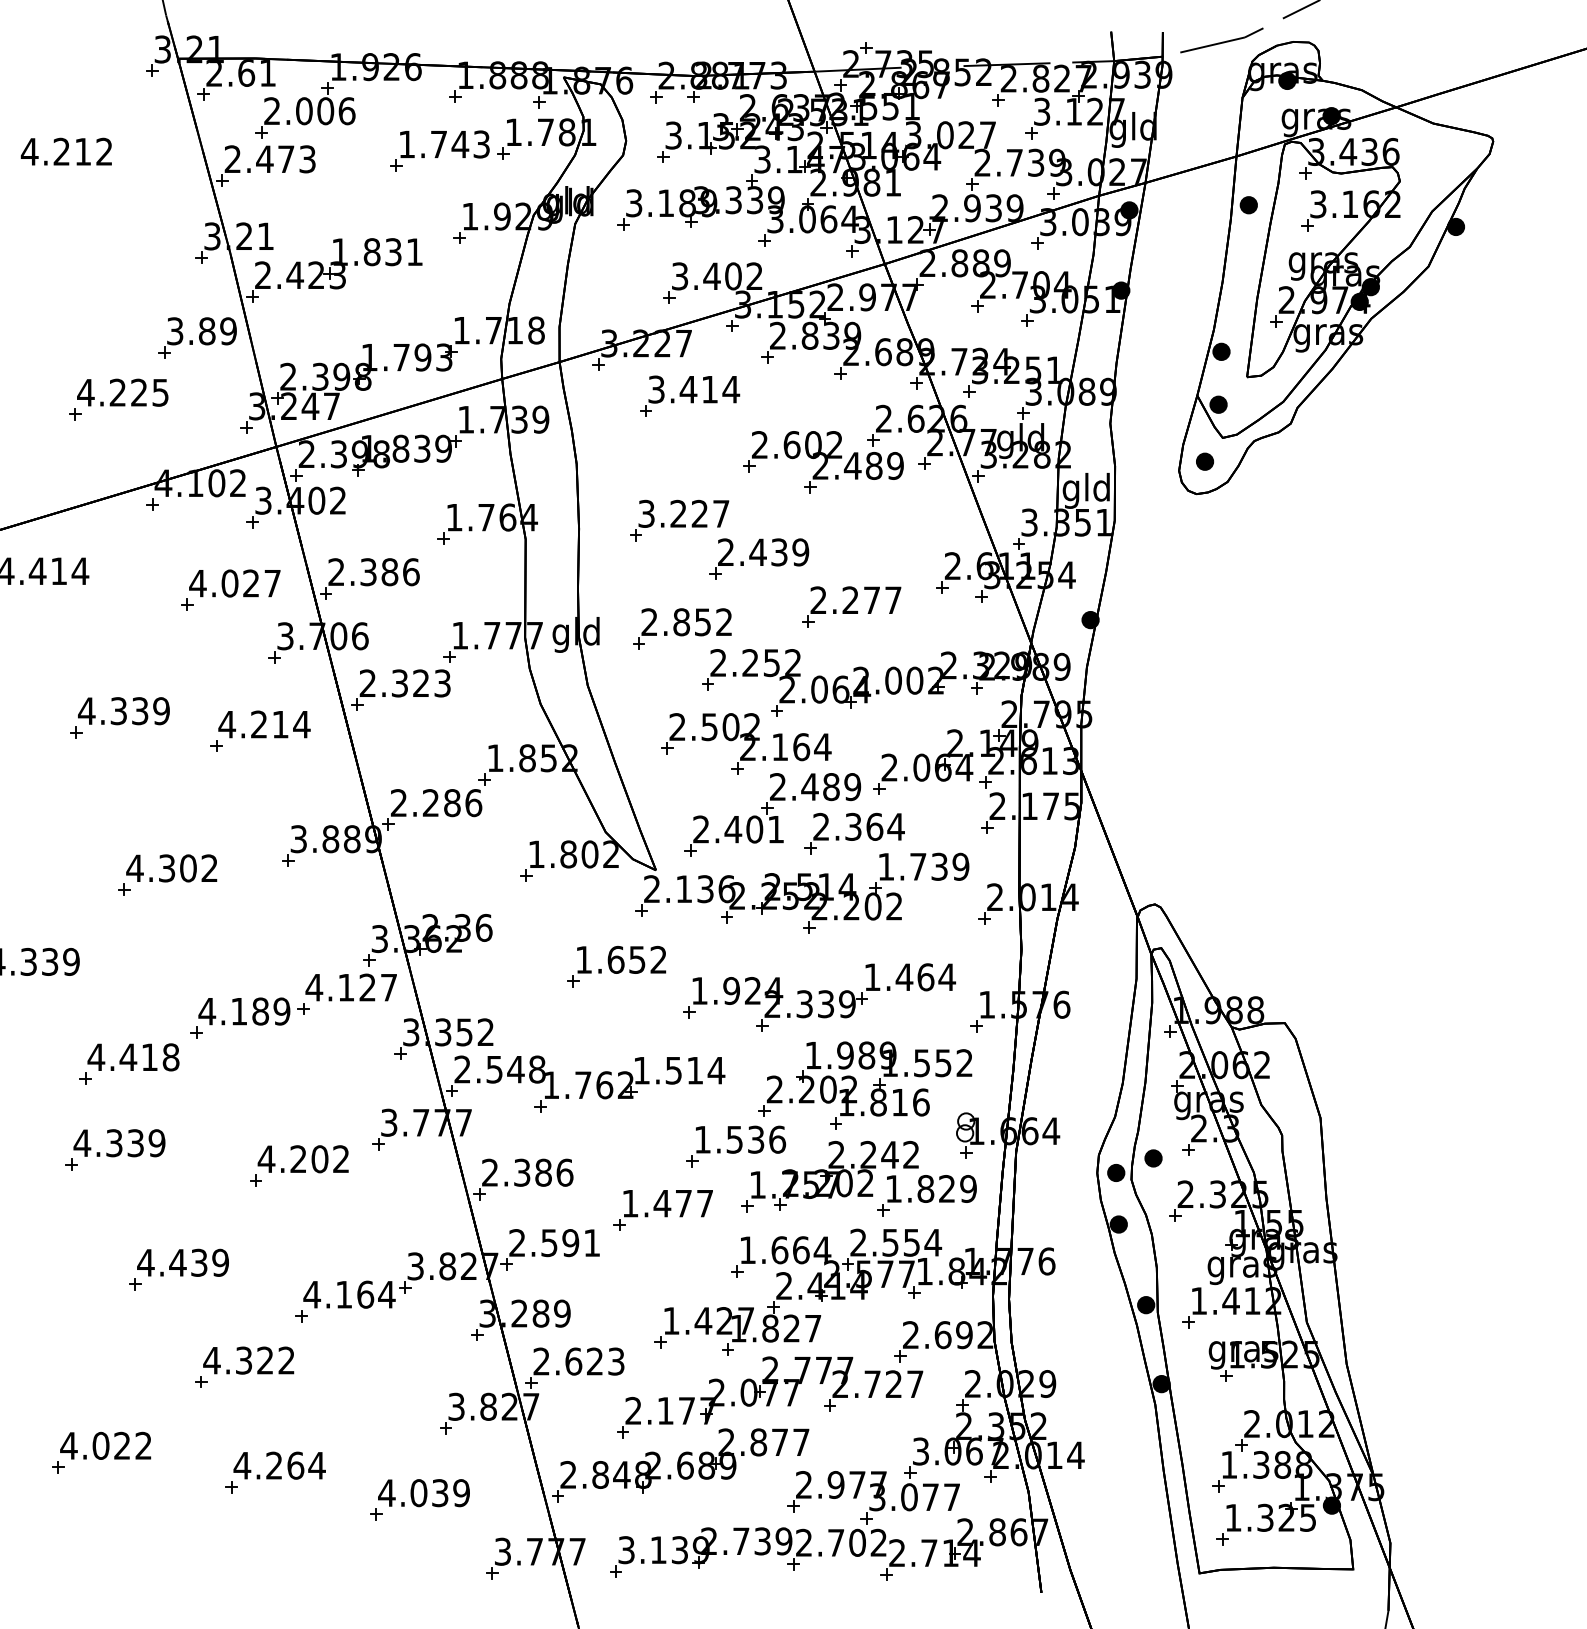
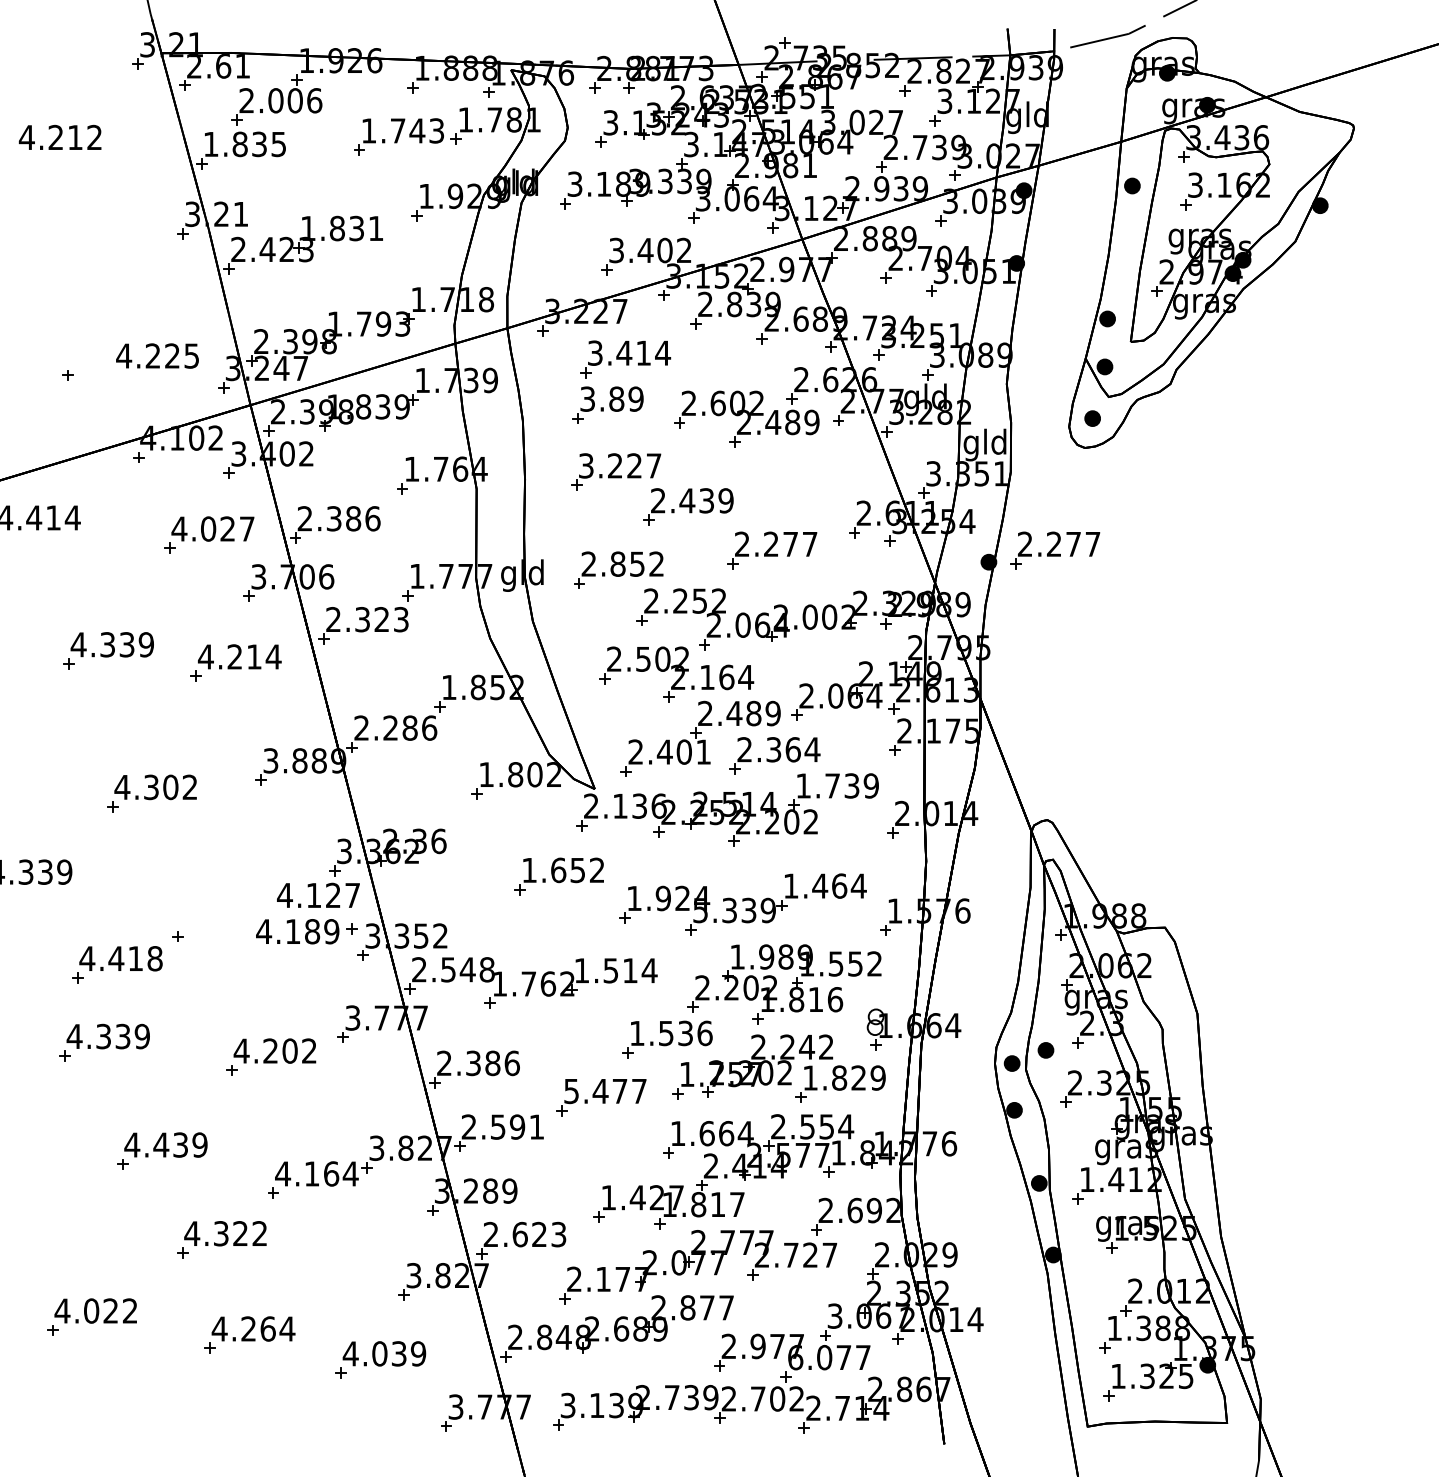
text: (269, 159) -> (244, 144), 2.473 -> 1.835
part: (197, 337) -> (607, 404), moved
text: (122, 392) -> (157, 355), moved
part: (1163, 606) -> (1055, 549), added
text: (772, 1004) -> (700, 910), 2.339 -> 5.339
part: (253, 1011) -> (305, 931), moved
text: (630, 1203) -> (571, 1091), 1.477 -> 5.477
text: (791, 1328) -> (717, 1204), 1.827 -> 1.817
text: (877, 1497) -> (795, 1357), 3.077 -> 6.077

